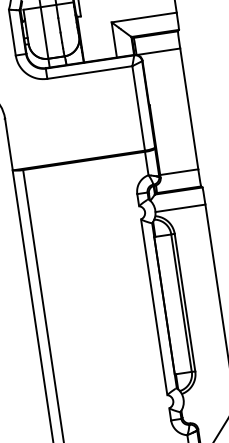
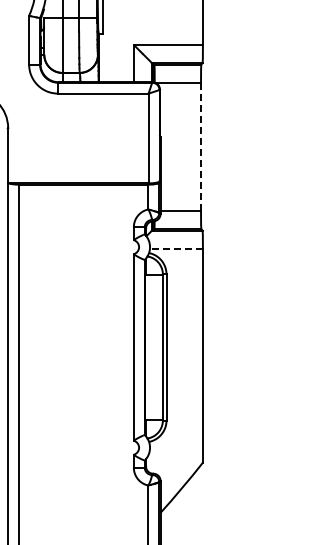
line: (189, 108) -> (201, 146), solid -> dashed
line: (179, 208) -> (175, 248), solid -> dashed

